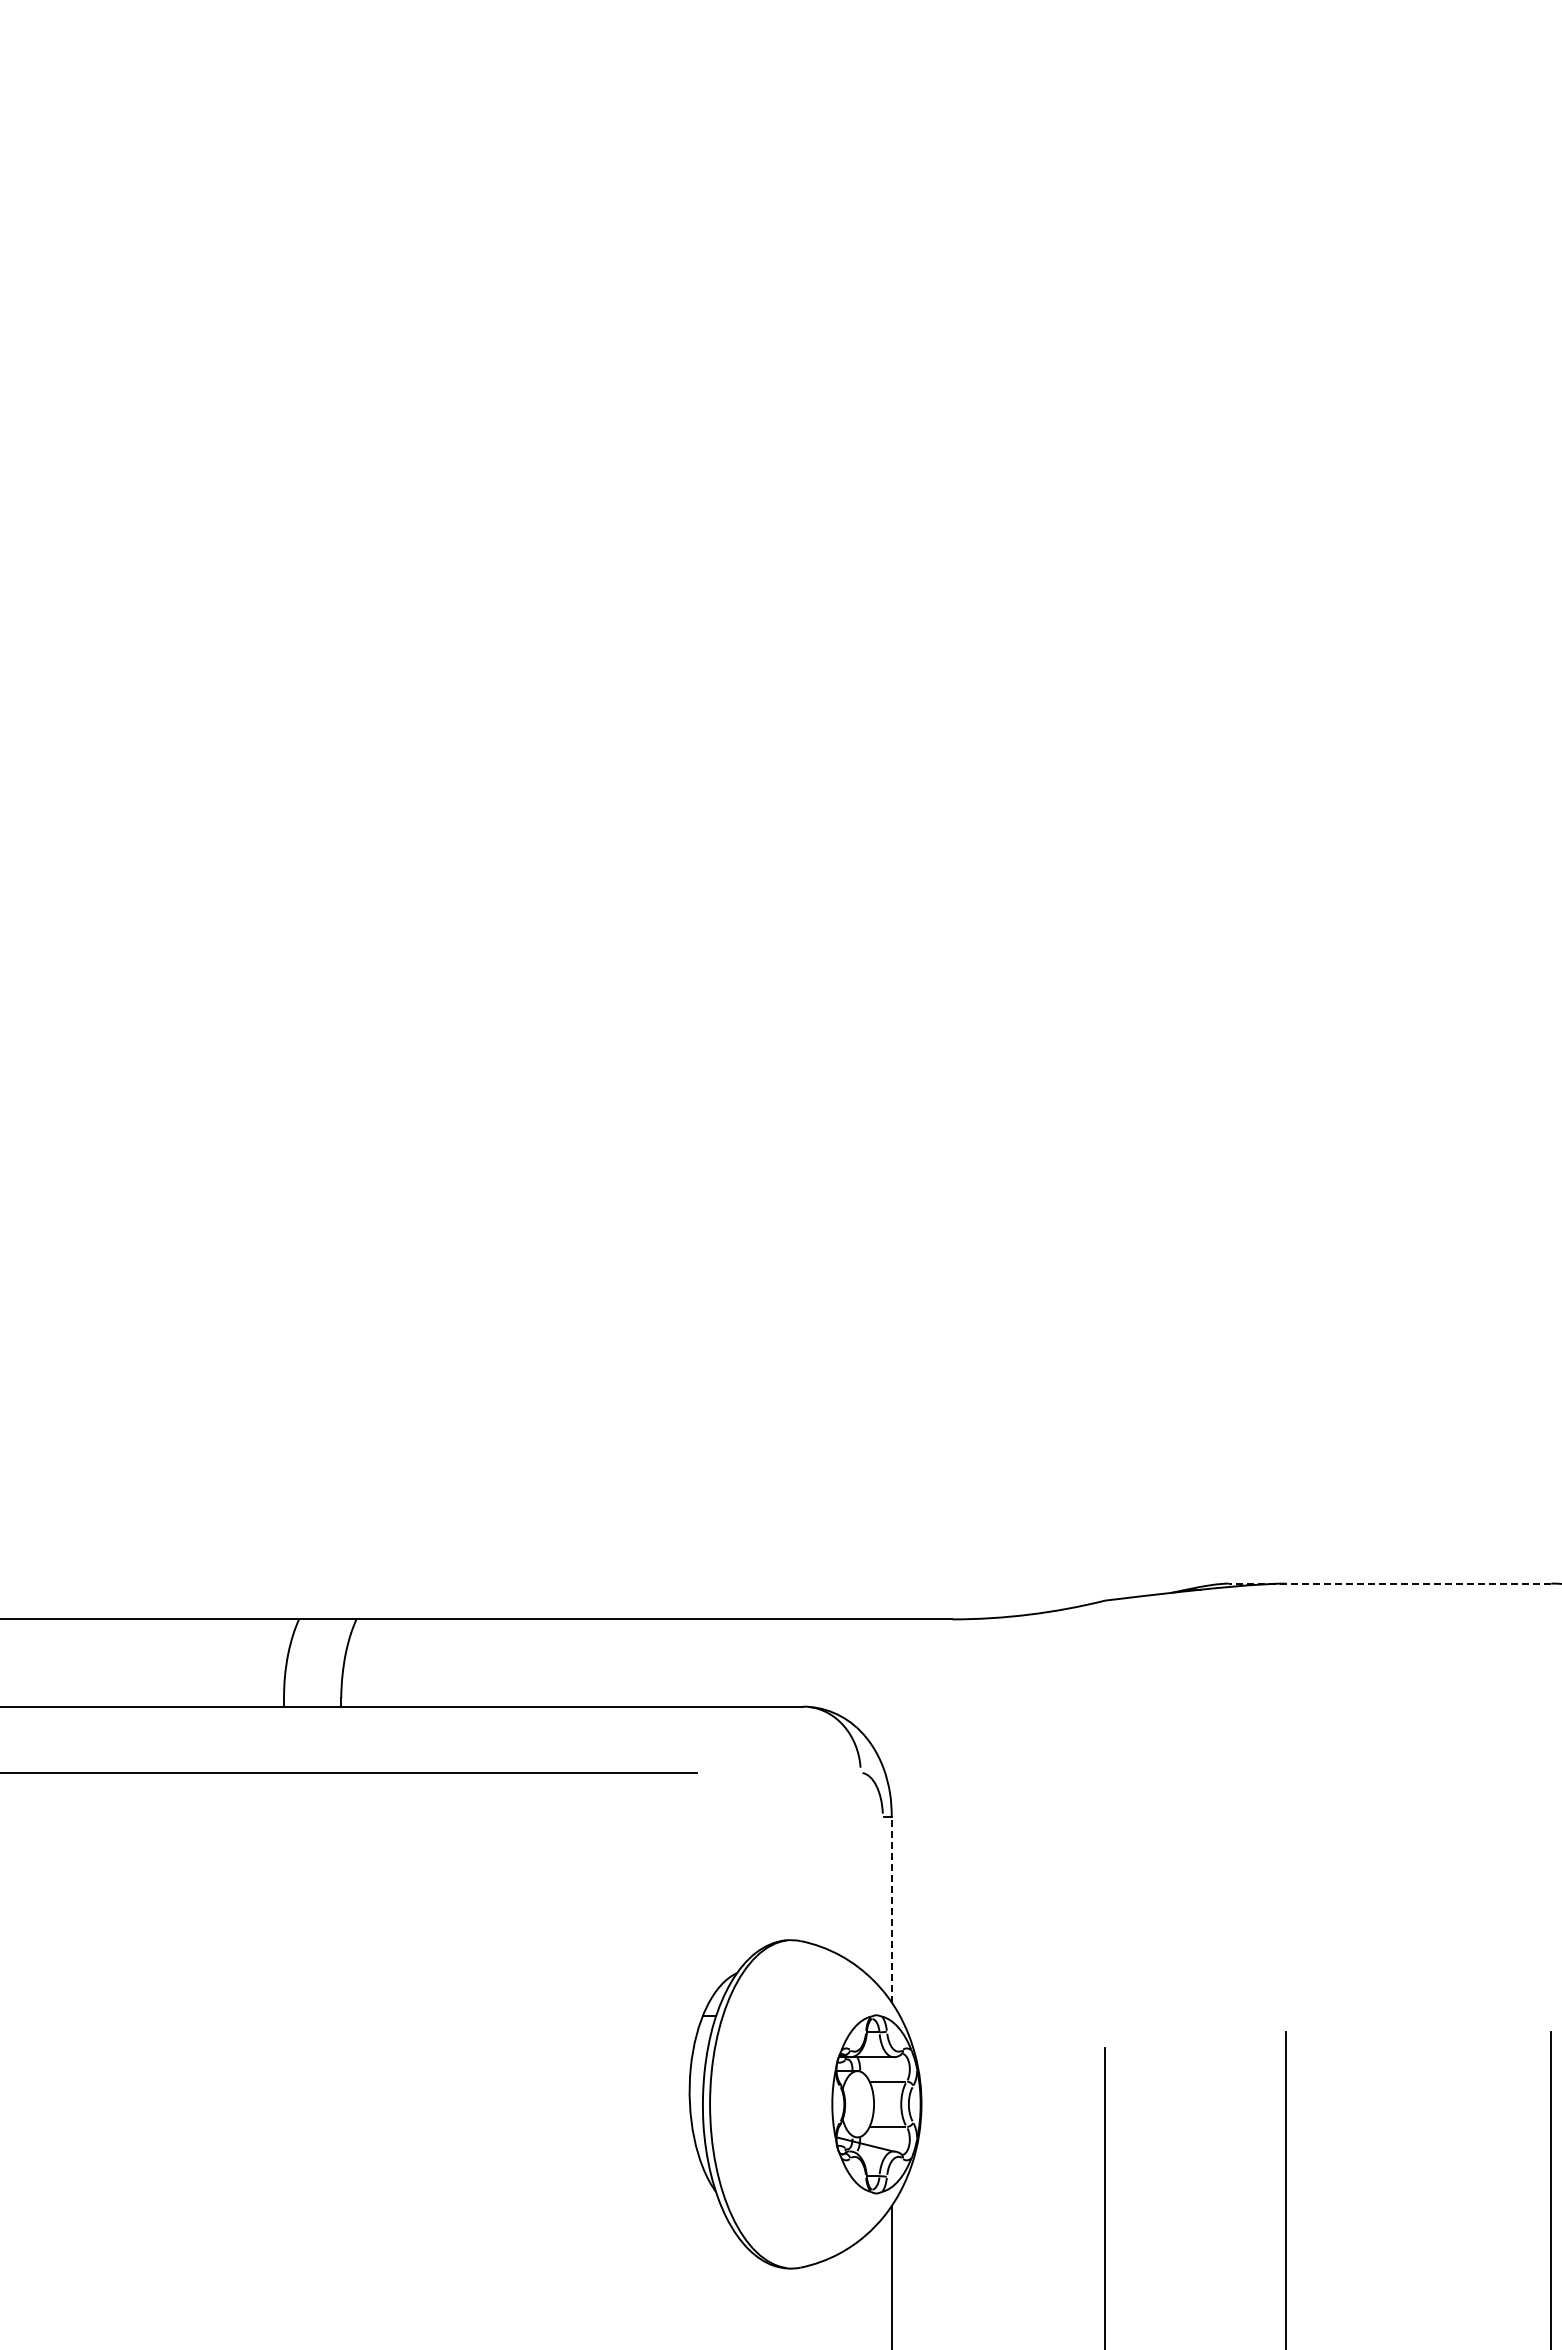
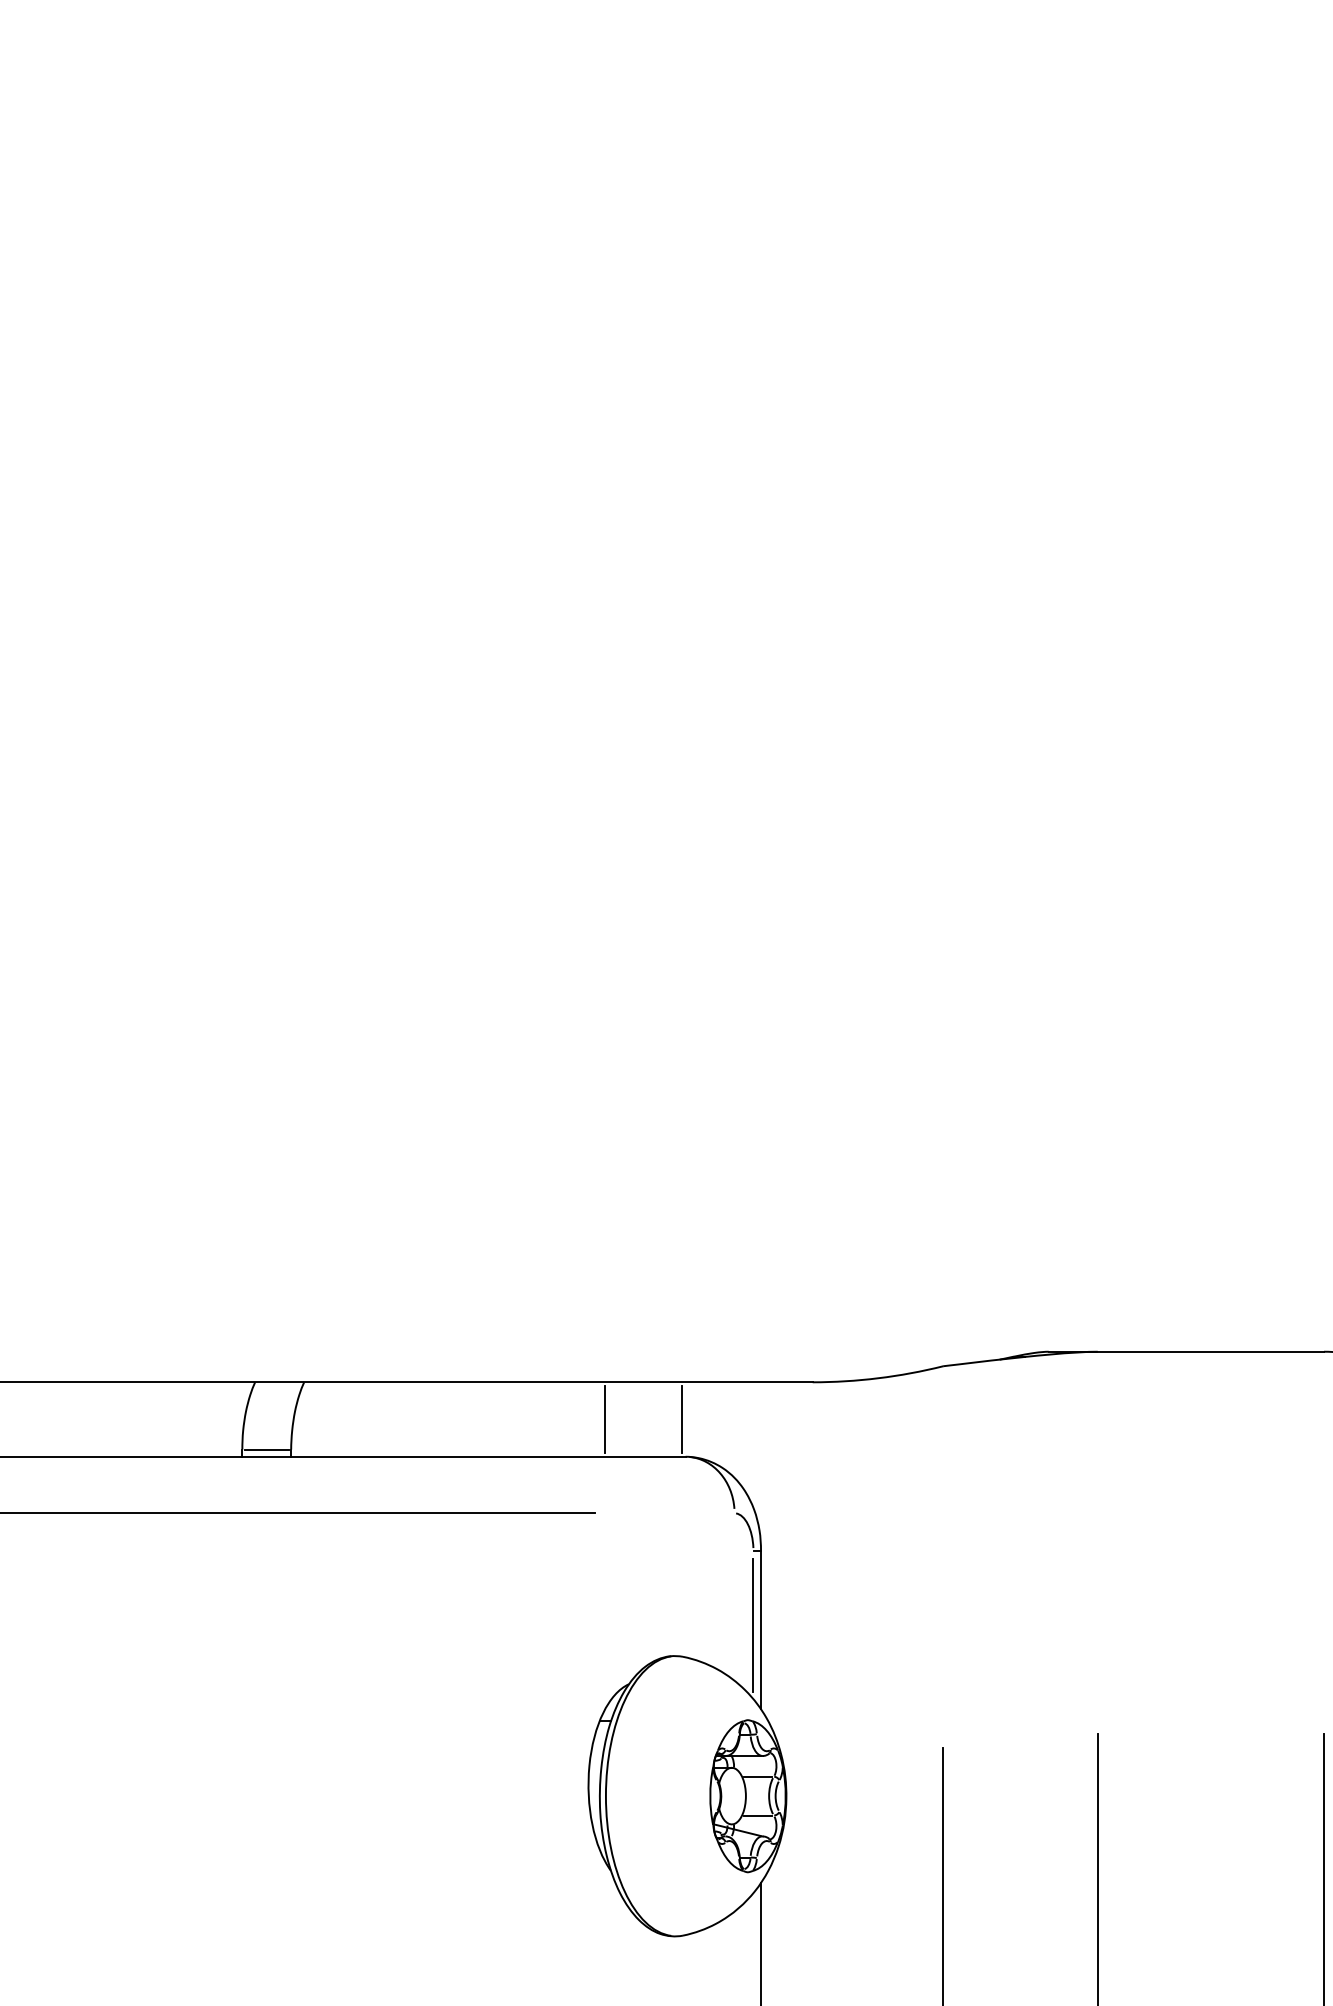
line: (1389, 1583) -> (1185, 1351), dashed -> solid
line: (708, 1662) -> (604, 1419), added
line: (799, 1662) -> (682, 1419), added
line: (312, 1698) -> (266, 1449), added
line: (882, 1903) -> (753, 1624), added
line: (891, 1909) -> (760, 1629), dashed -> solid

